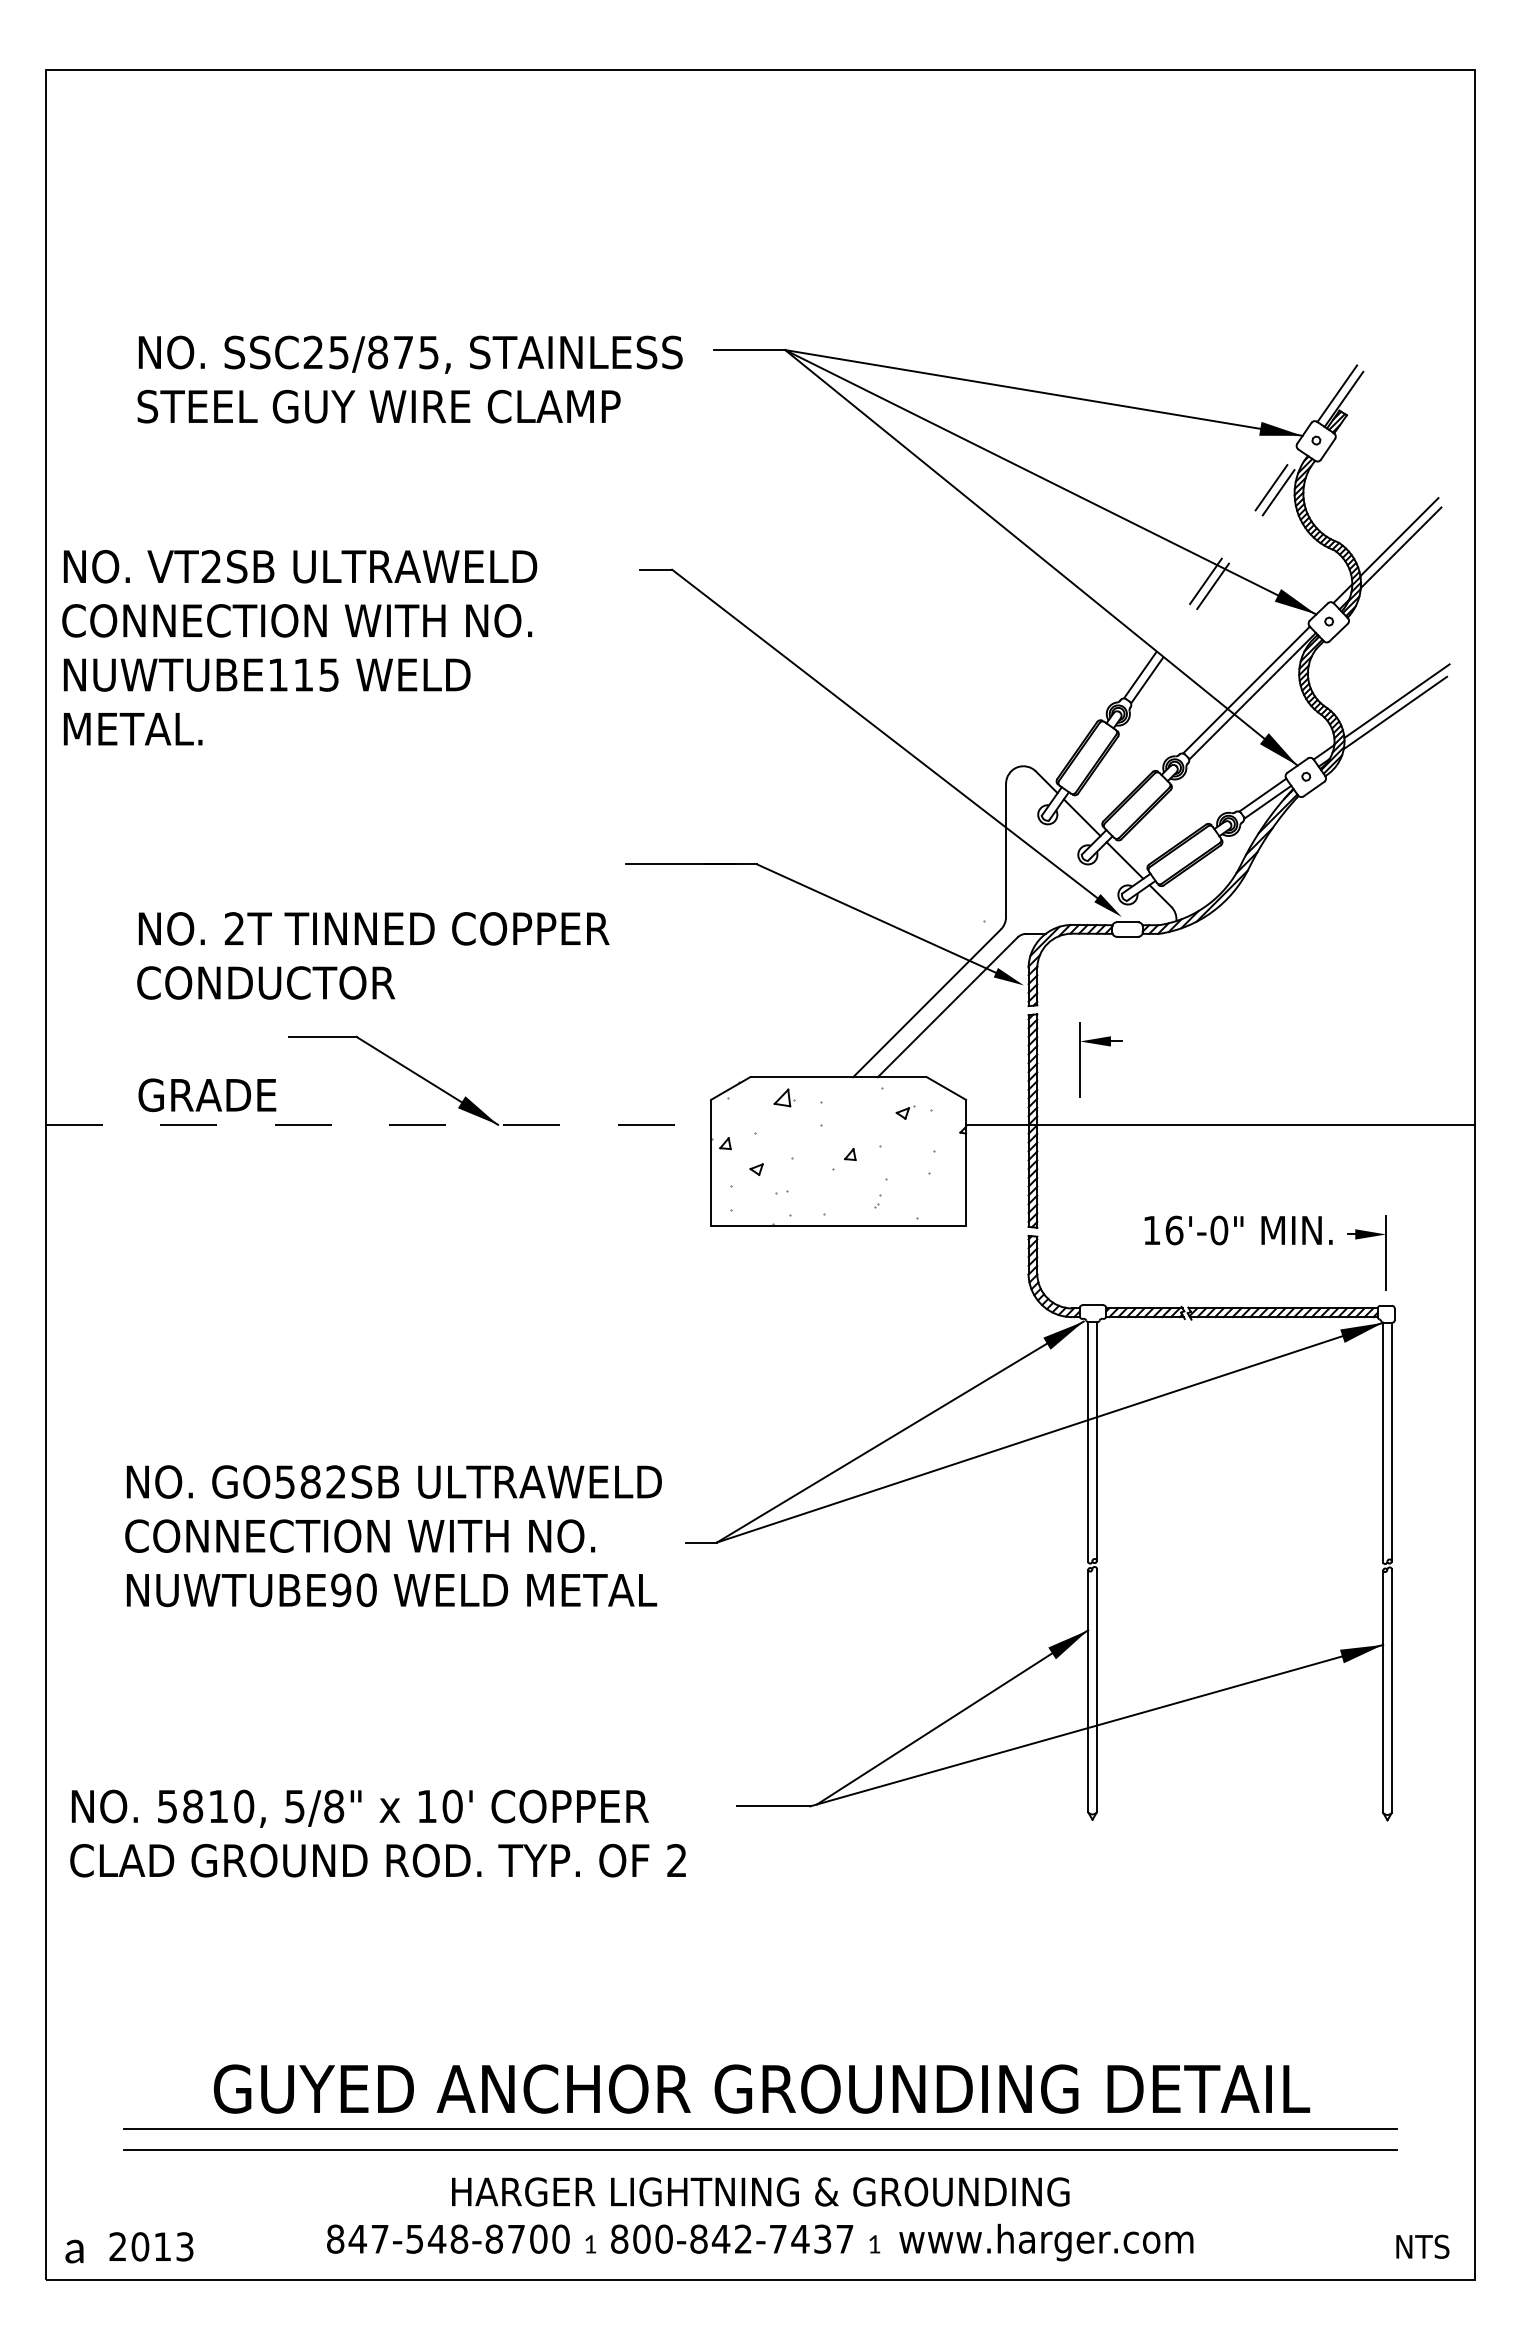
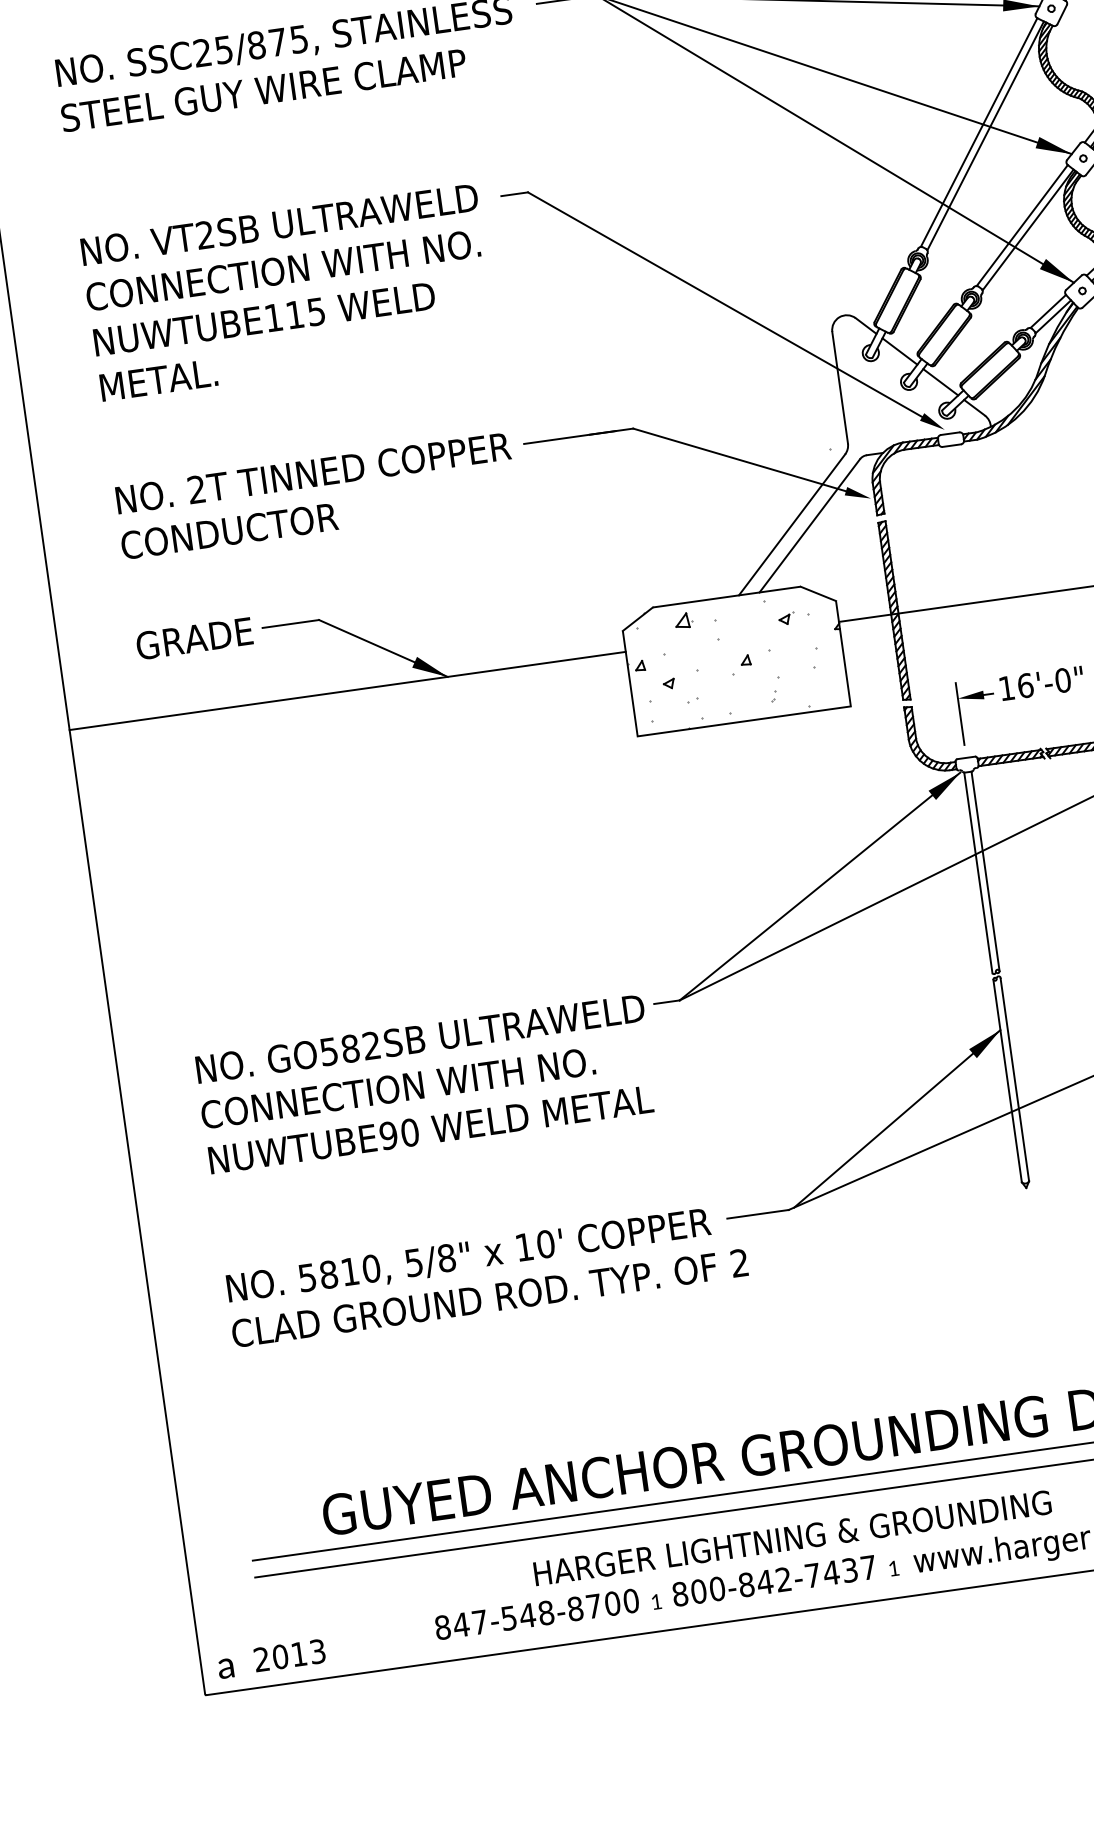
line: (1211, 573) -> (979, 132), dashed -> solid
line: (1218, 578) -> (985, 135), dashed -> solid
text: (299, 647) -> (288, 292), moved
text: (373, 955) -> (316, 495), moved
part: (1102, 1045) -> (977, 699), moved
text: (207, 1095) -> (194, 638), moved
line: (378, 1124) -> (347, 690), dashed -> solid
text: (393, 1536) -> (426, 1084), moved
text: (377, 1833) -> (486, 1275), moved

